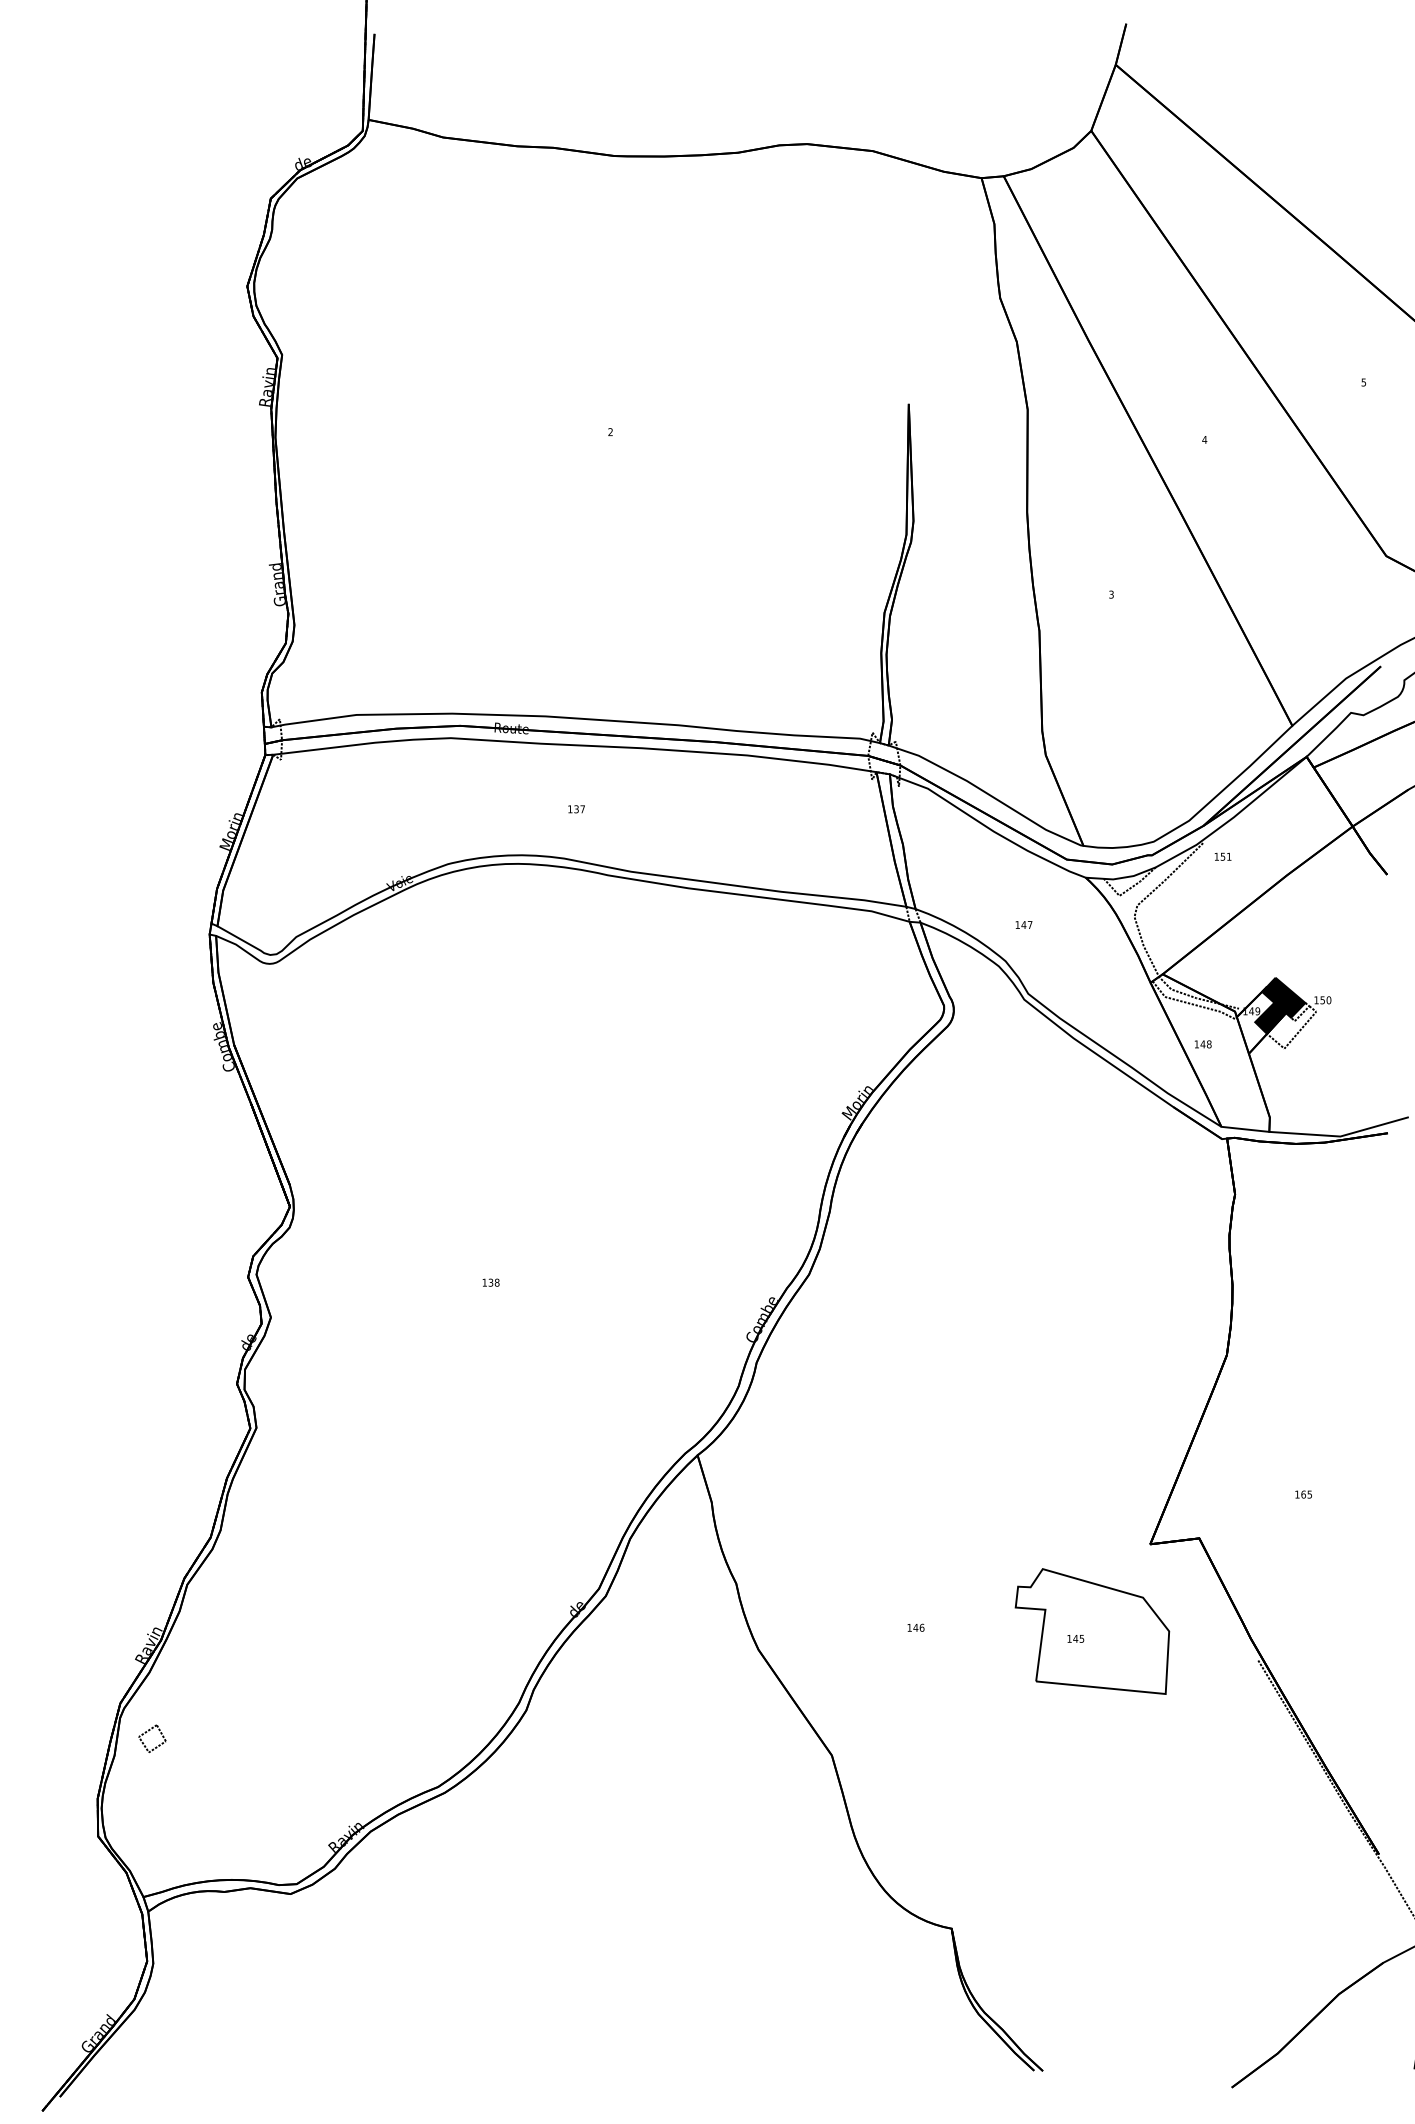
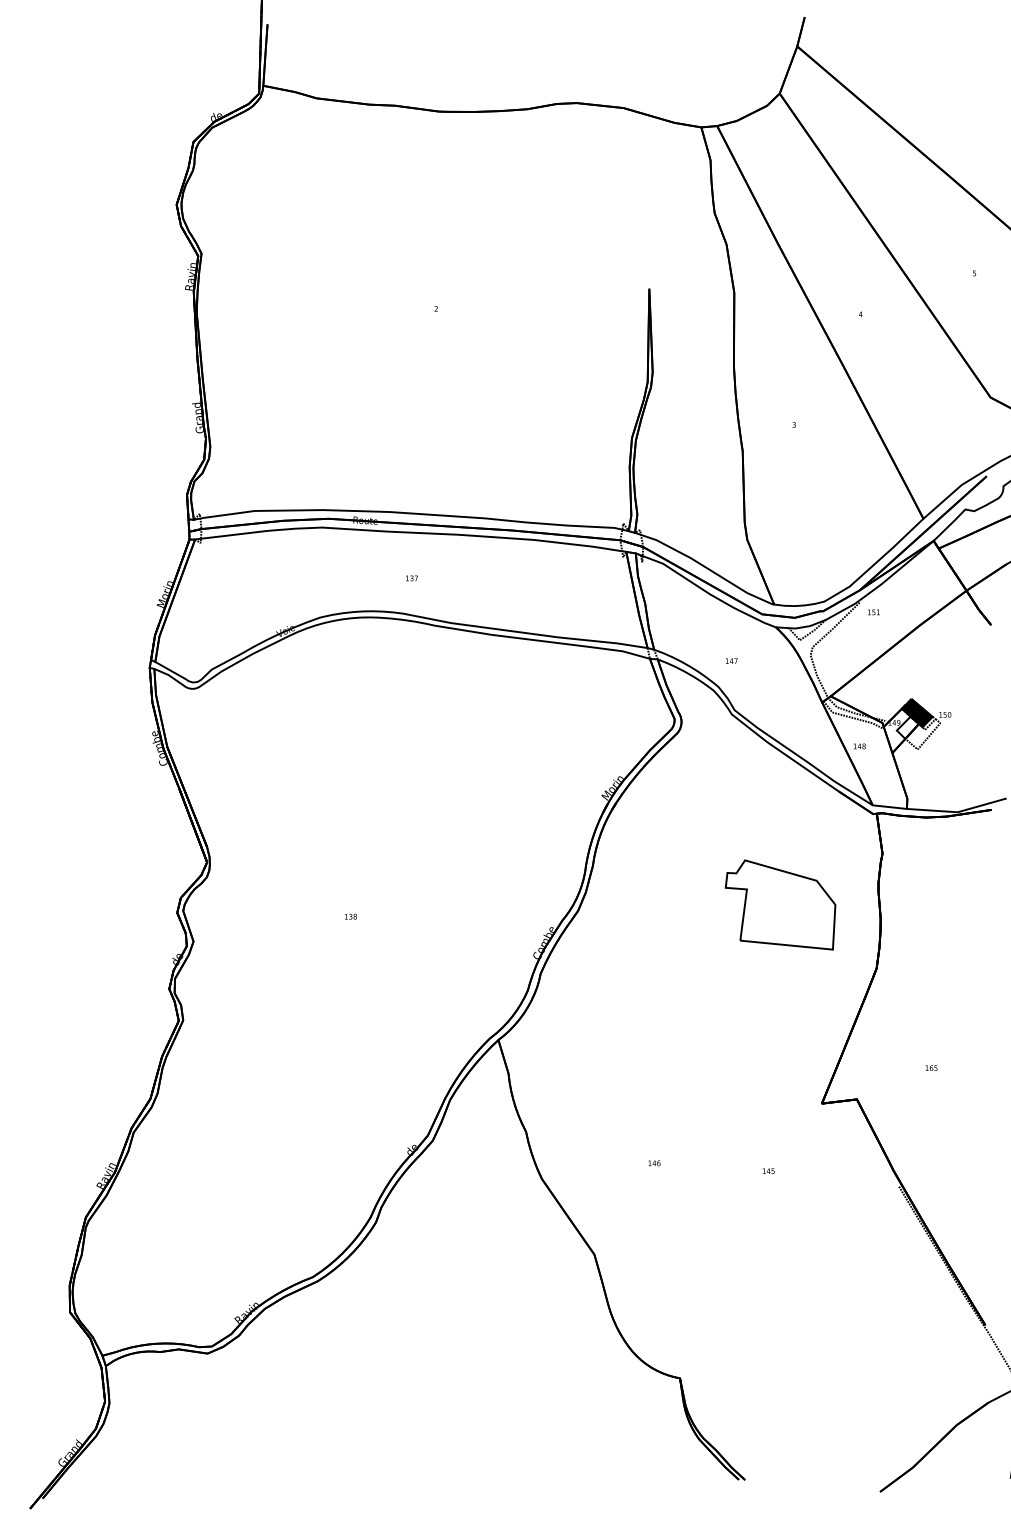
fill: (1270, 1017) -> (907, 727), removed
part: (1092, 1630) -> (780, 904), moved
part: (151, 1738) -> (108, 1242), removed

